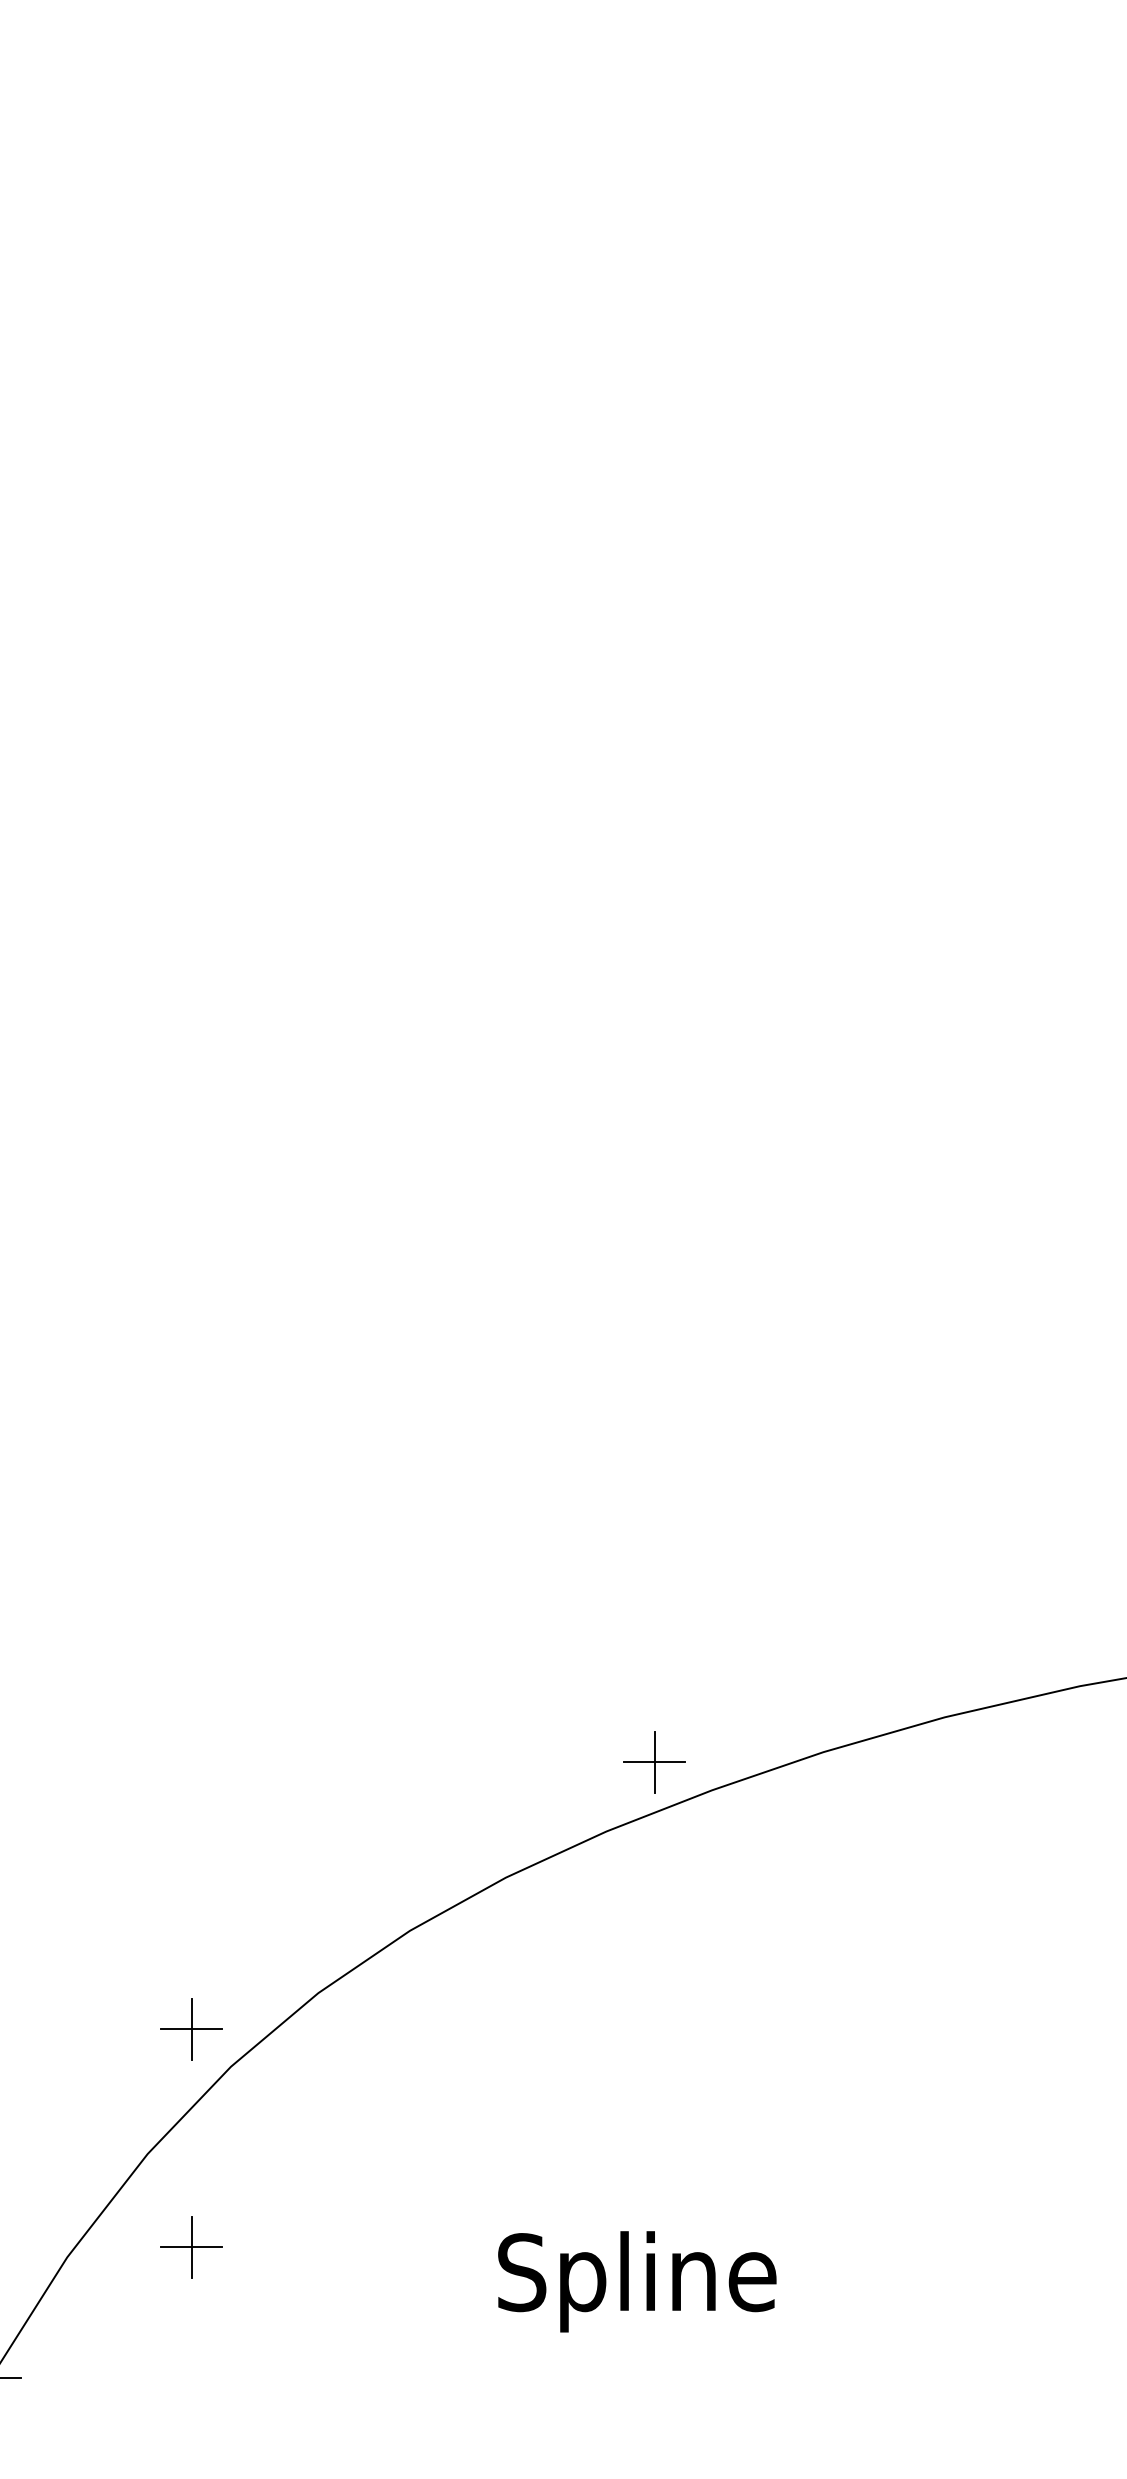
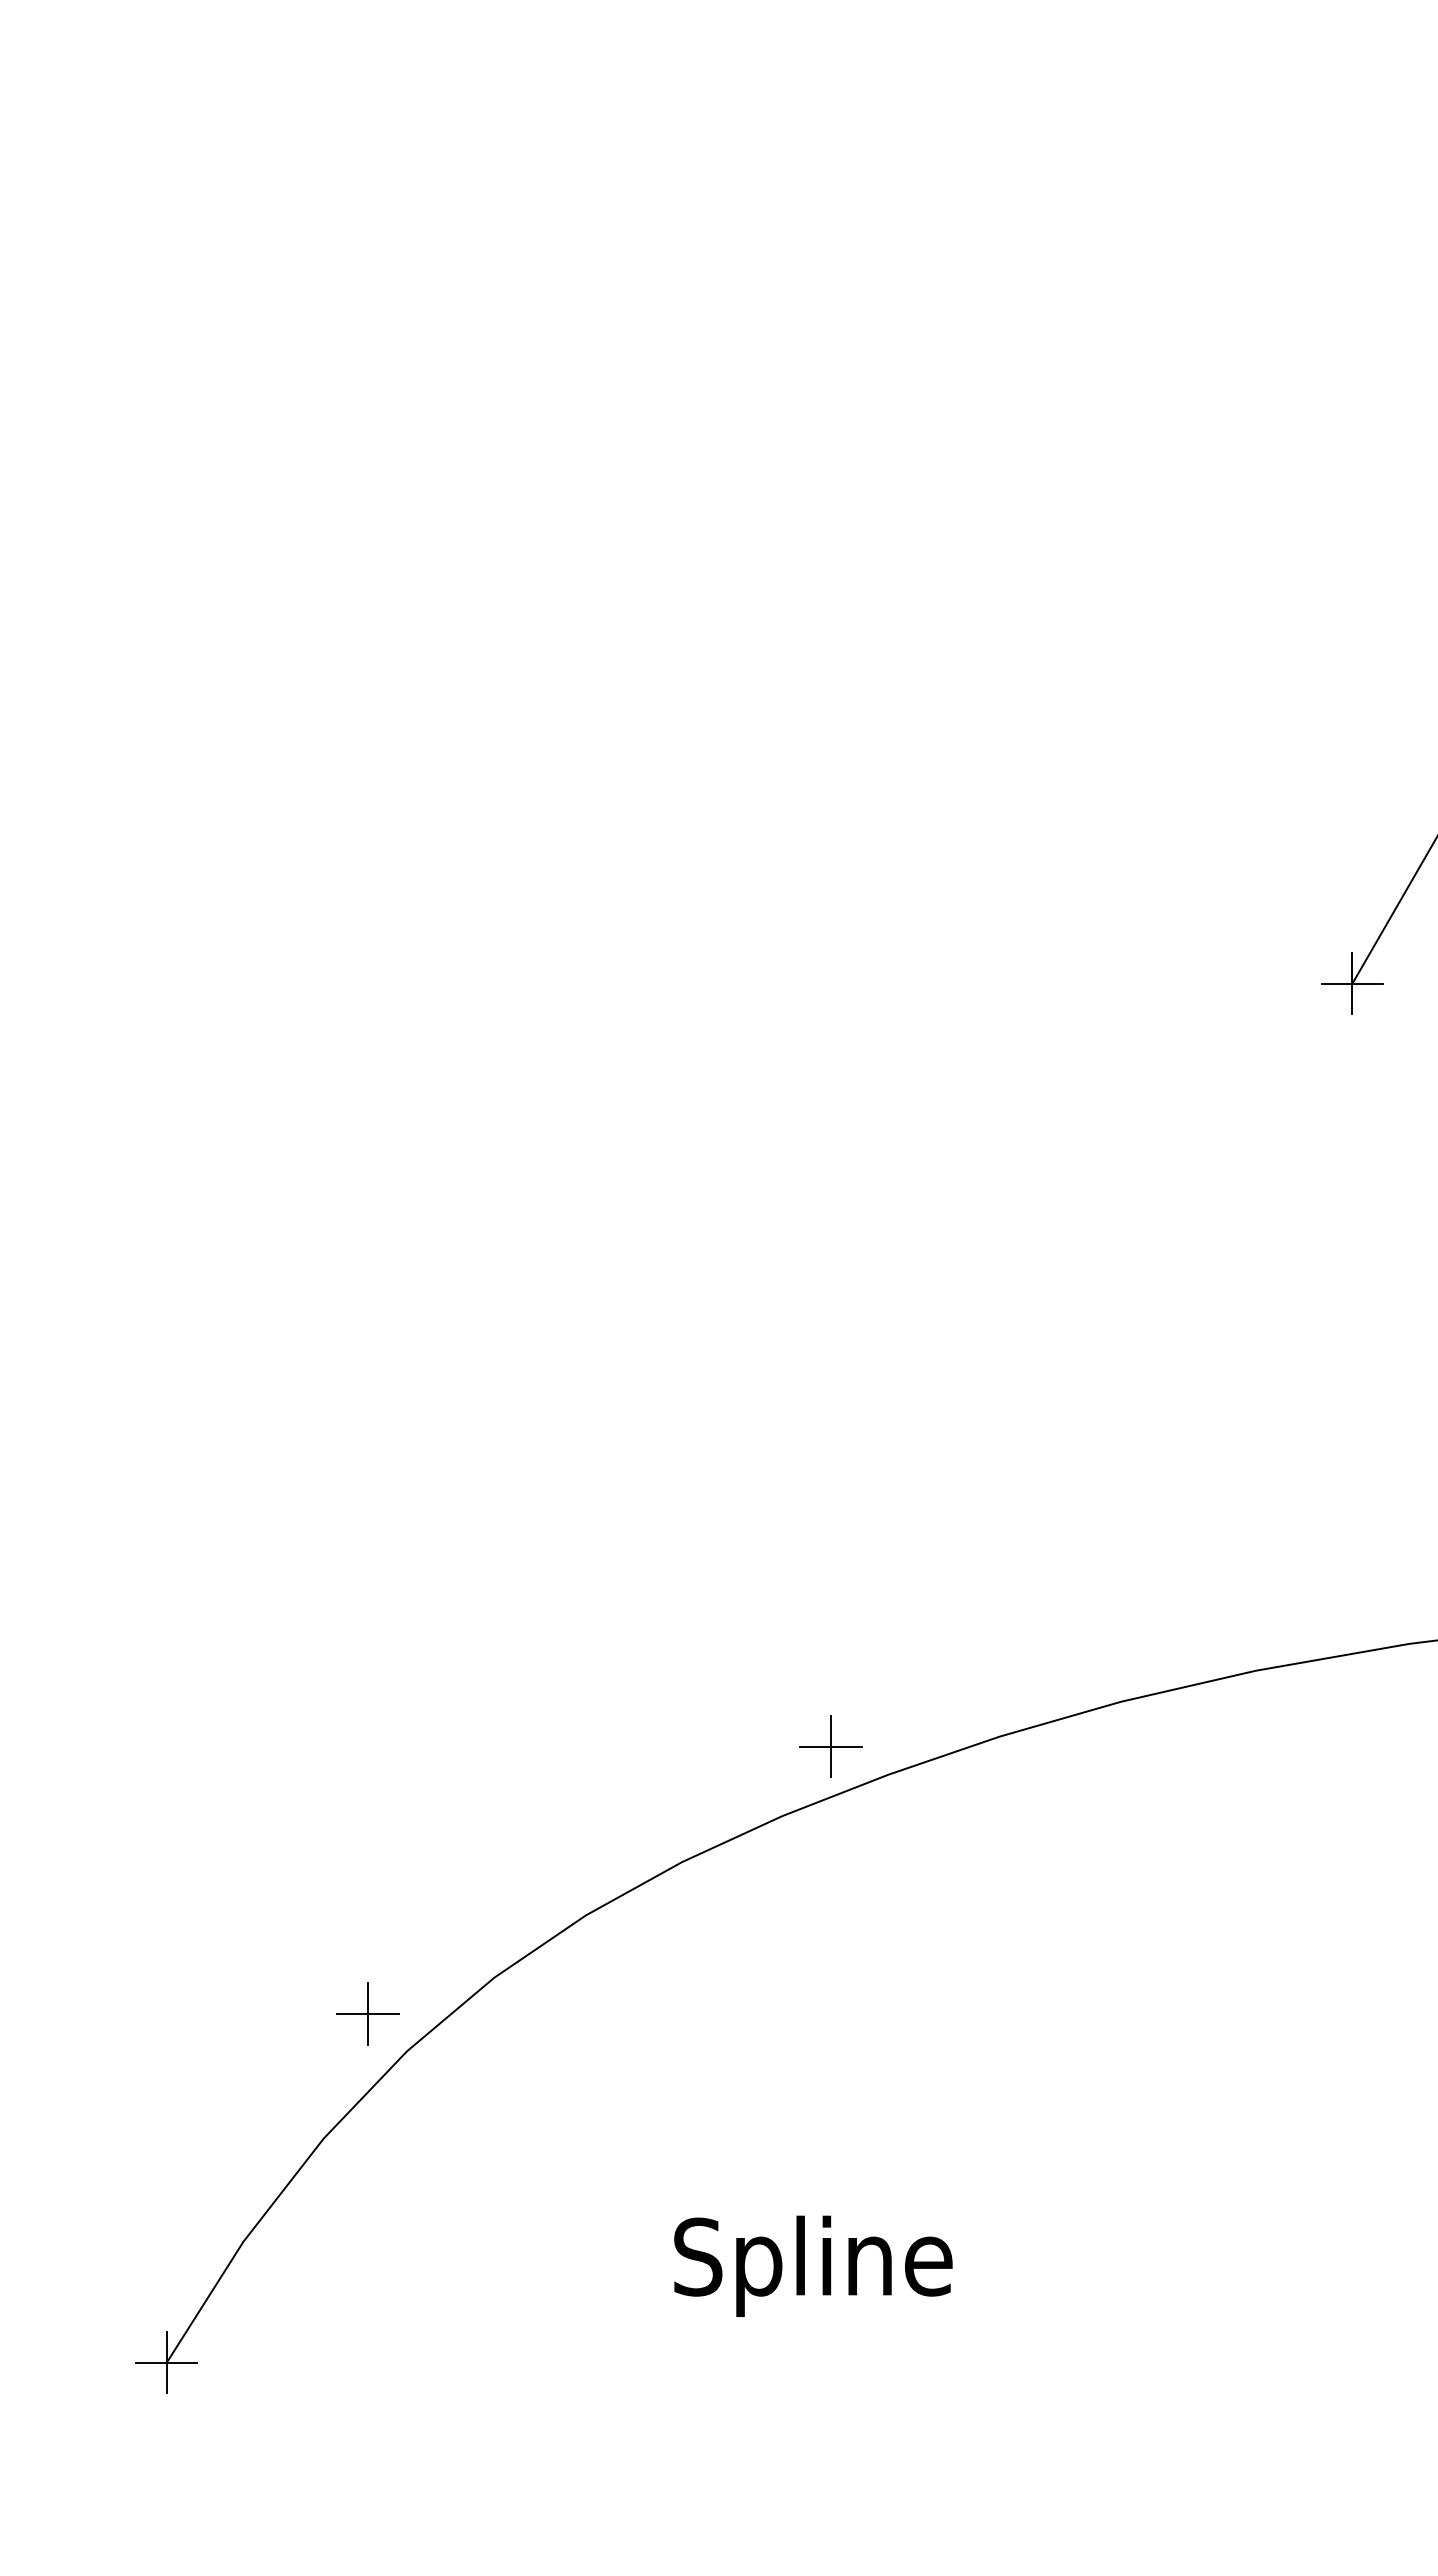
part: (191, 2246) -> (367, 2231), removed

